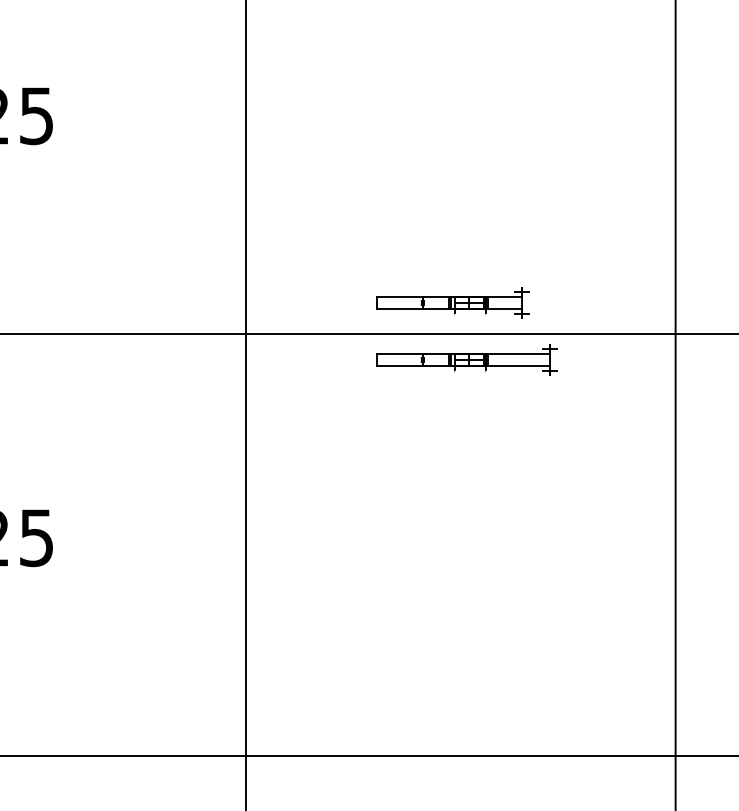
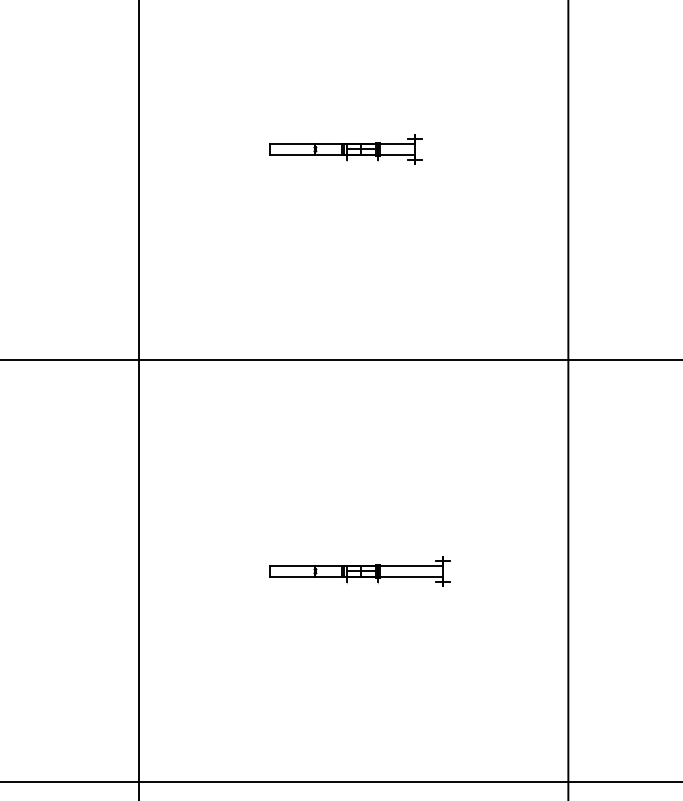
part: (452, 302) -> (345, 148), moved
part: (466, 359) -> (359, 570), moved

